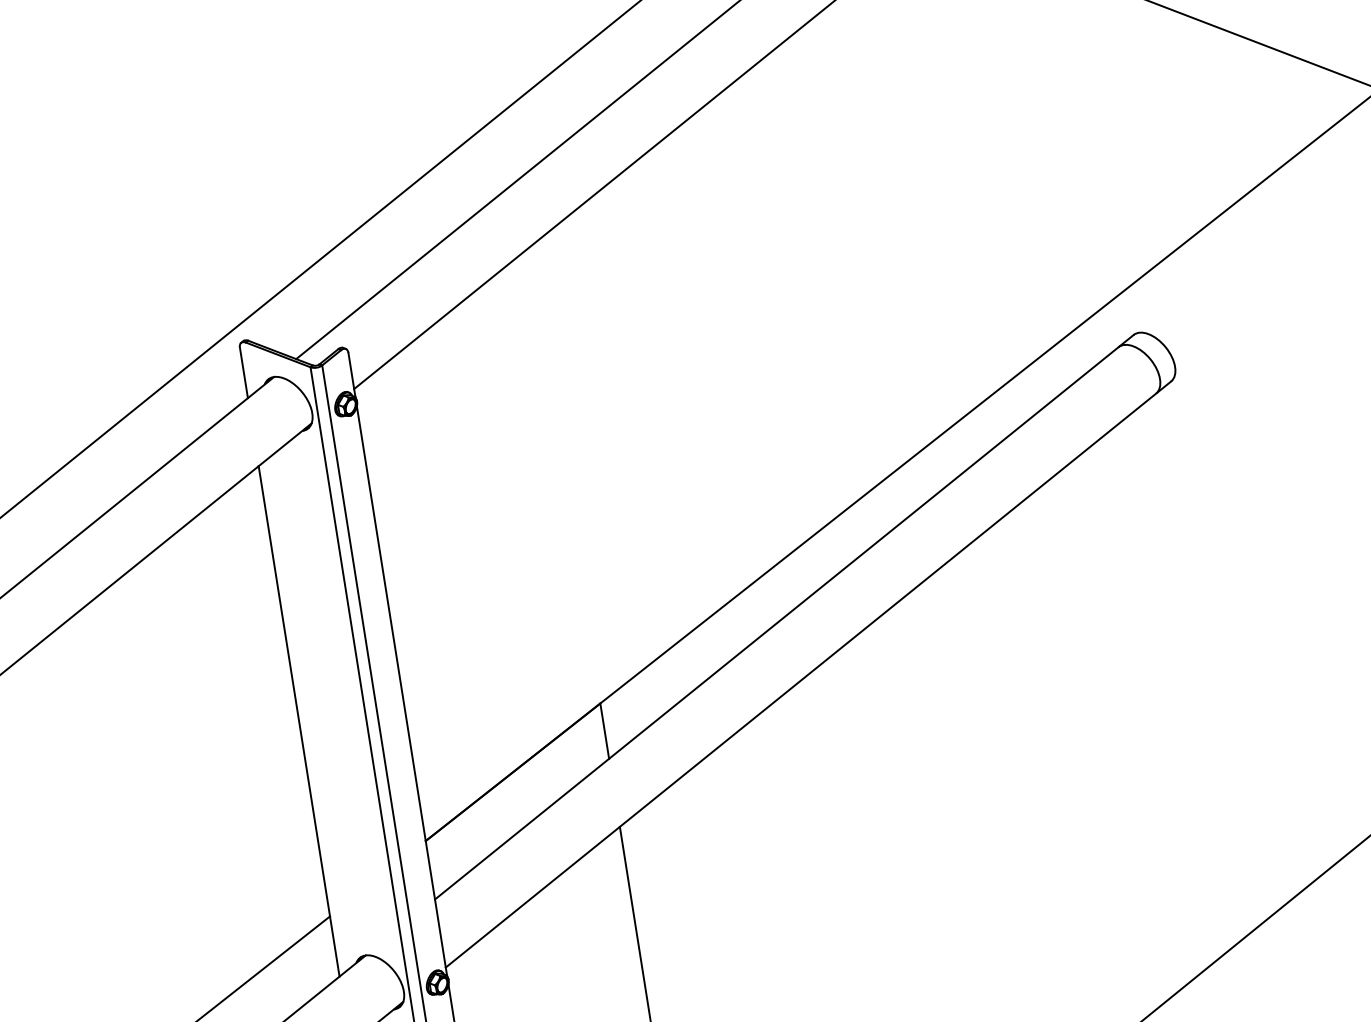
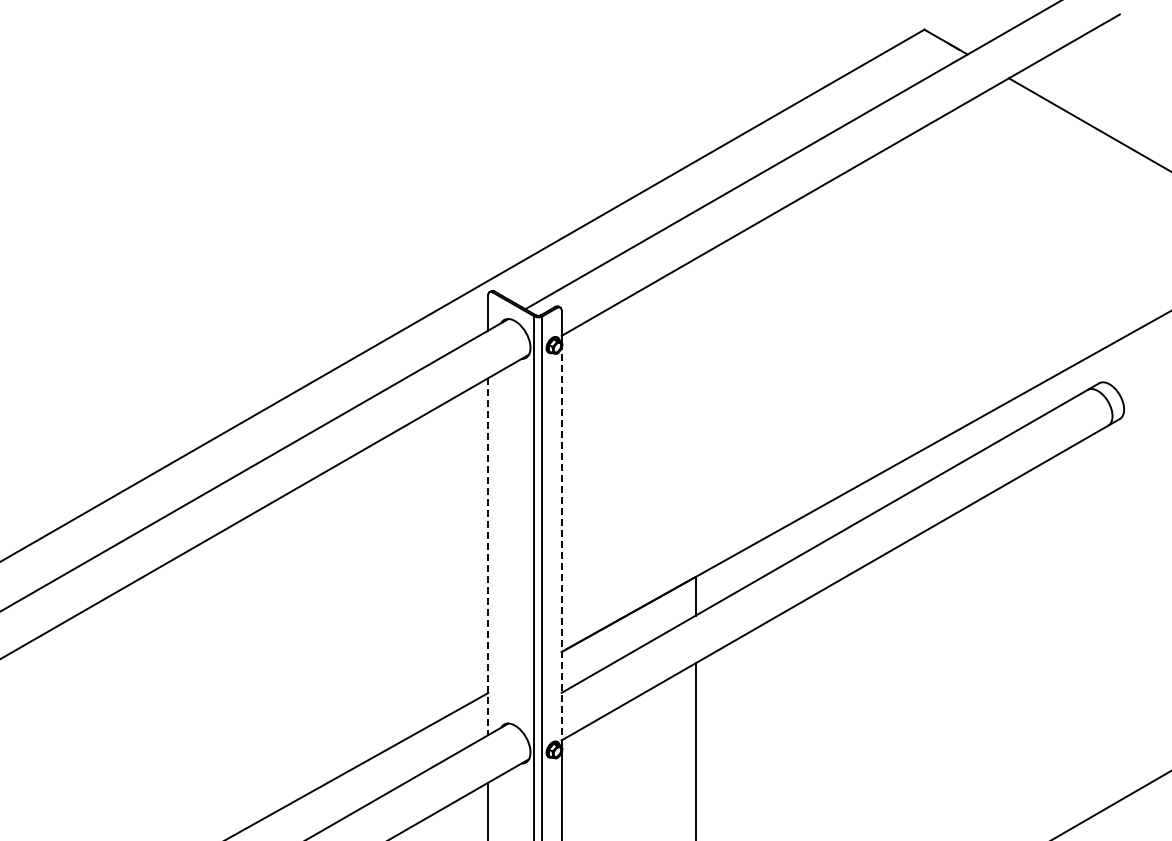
line: (401, 690) -> (561, 546), solid -> dashed
line: (299, 722) -> (488, 557), solid -> dashed

